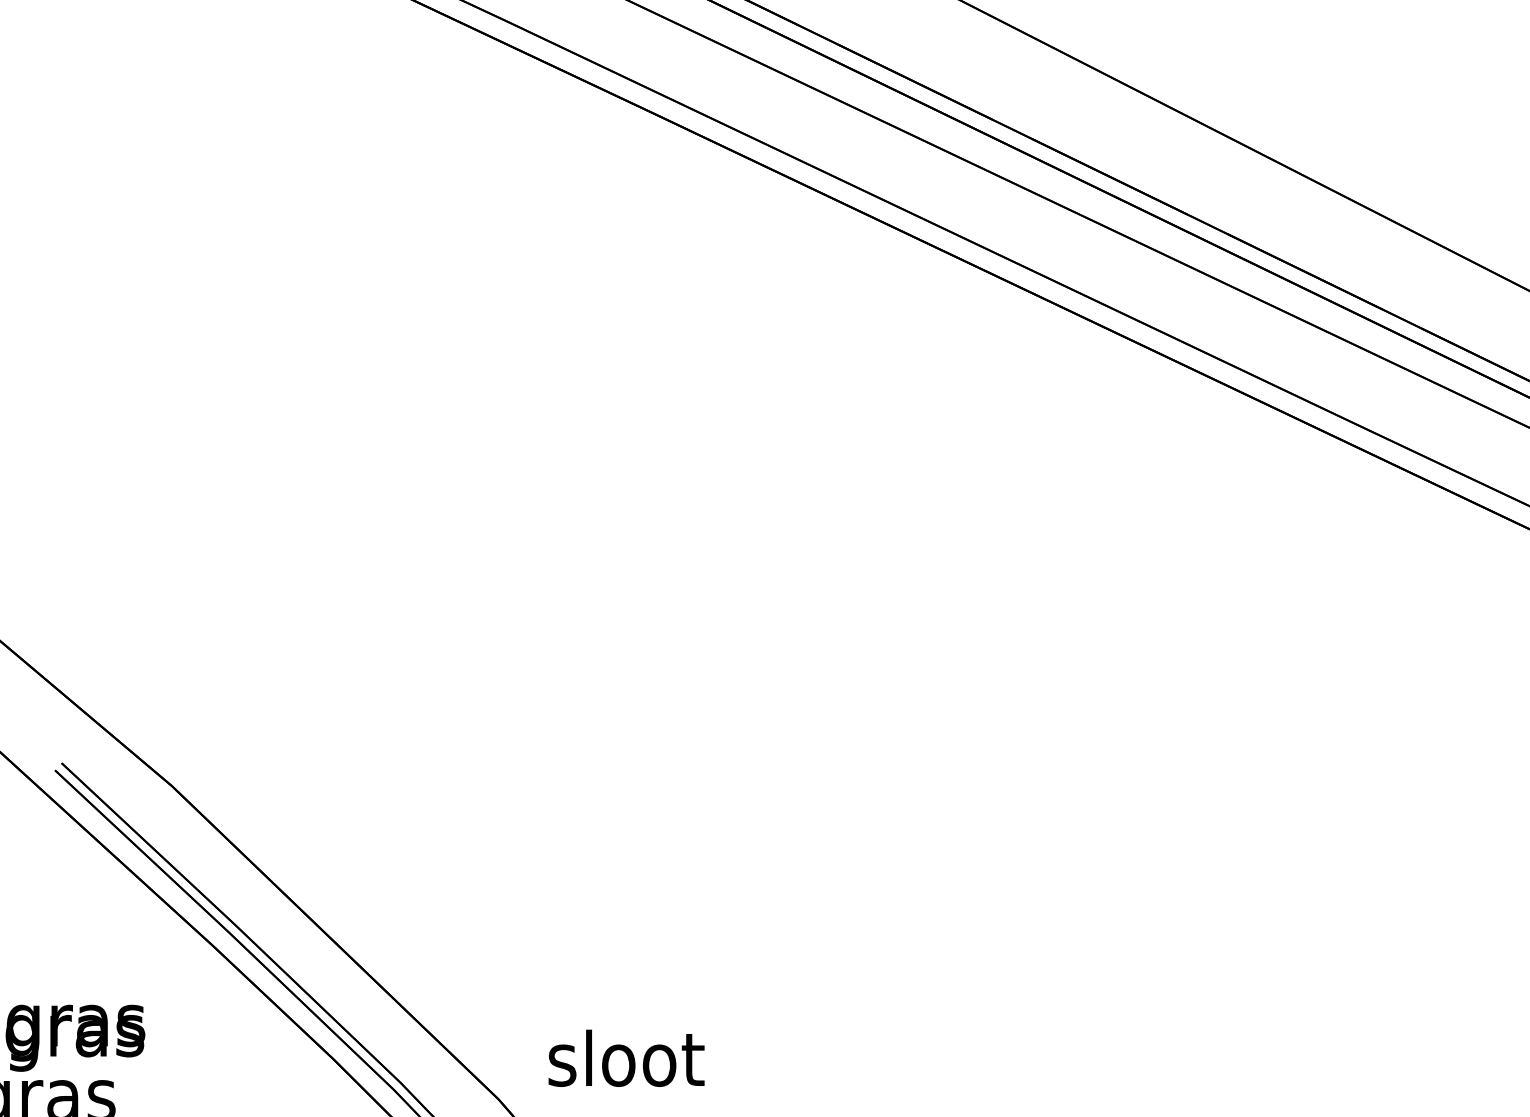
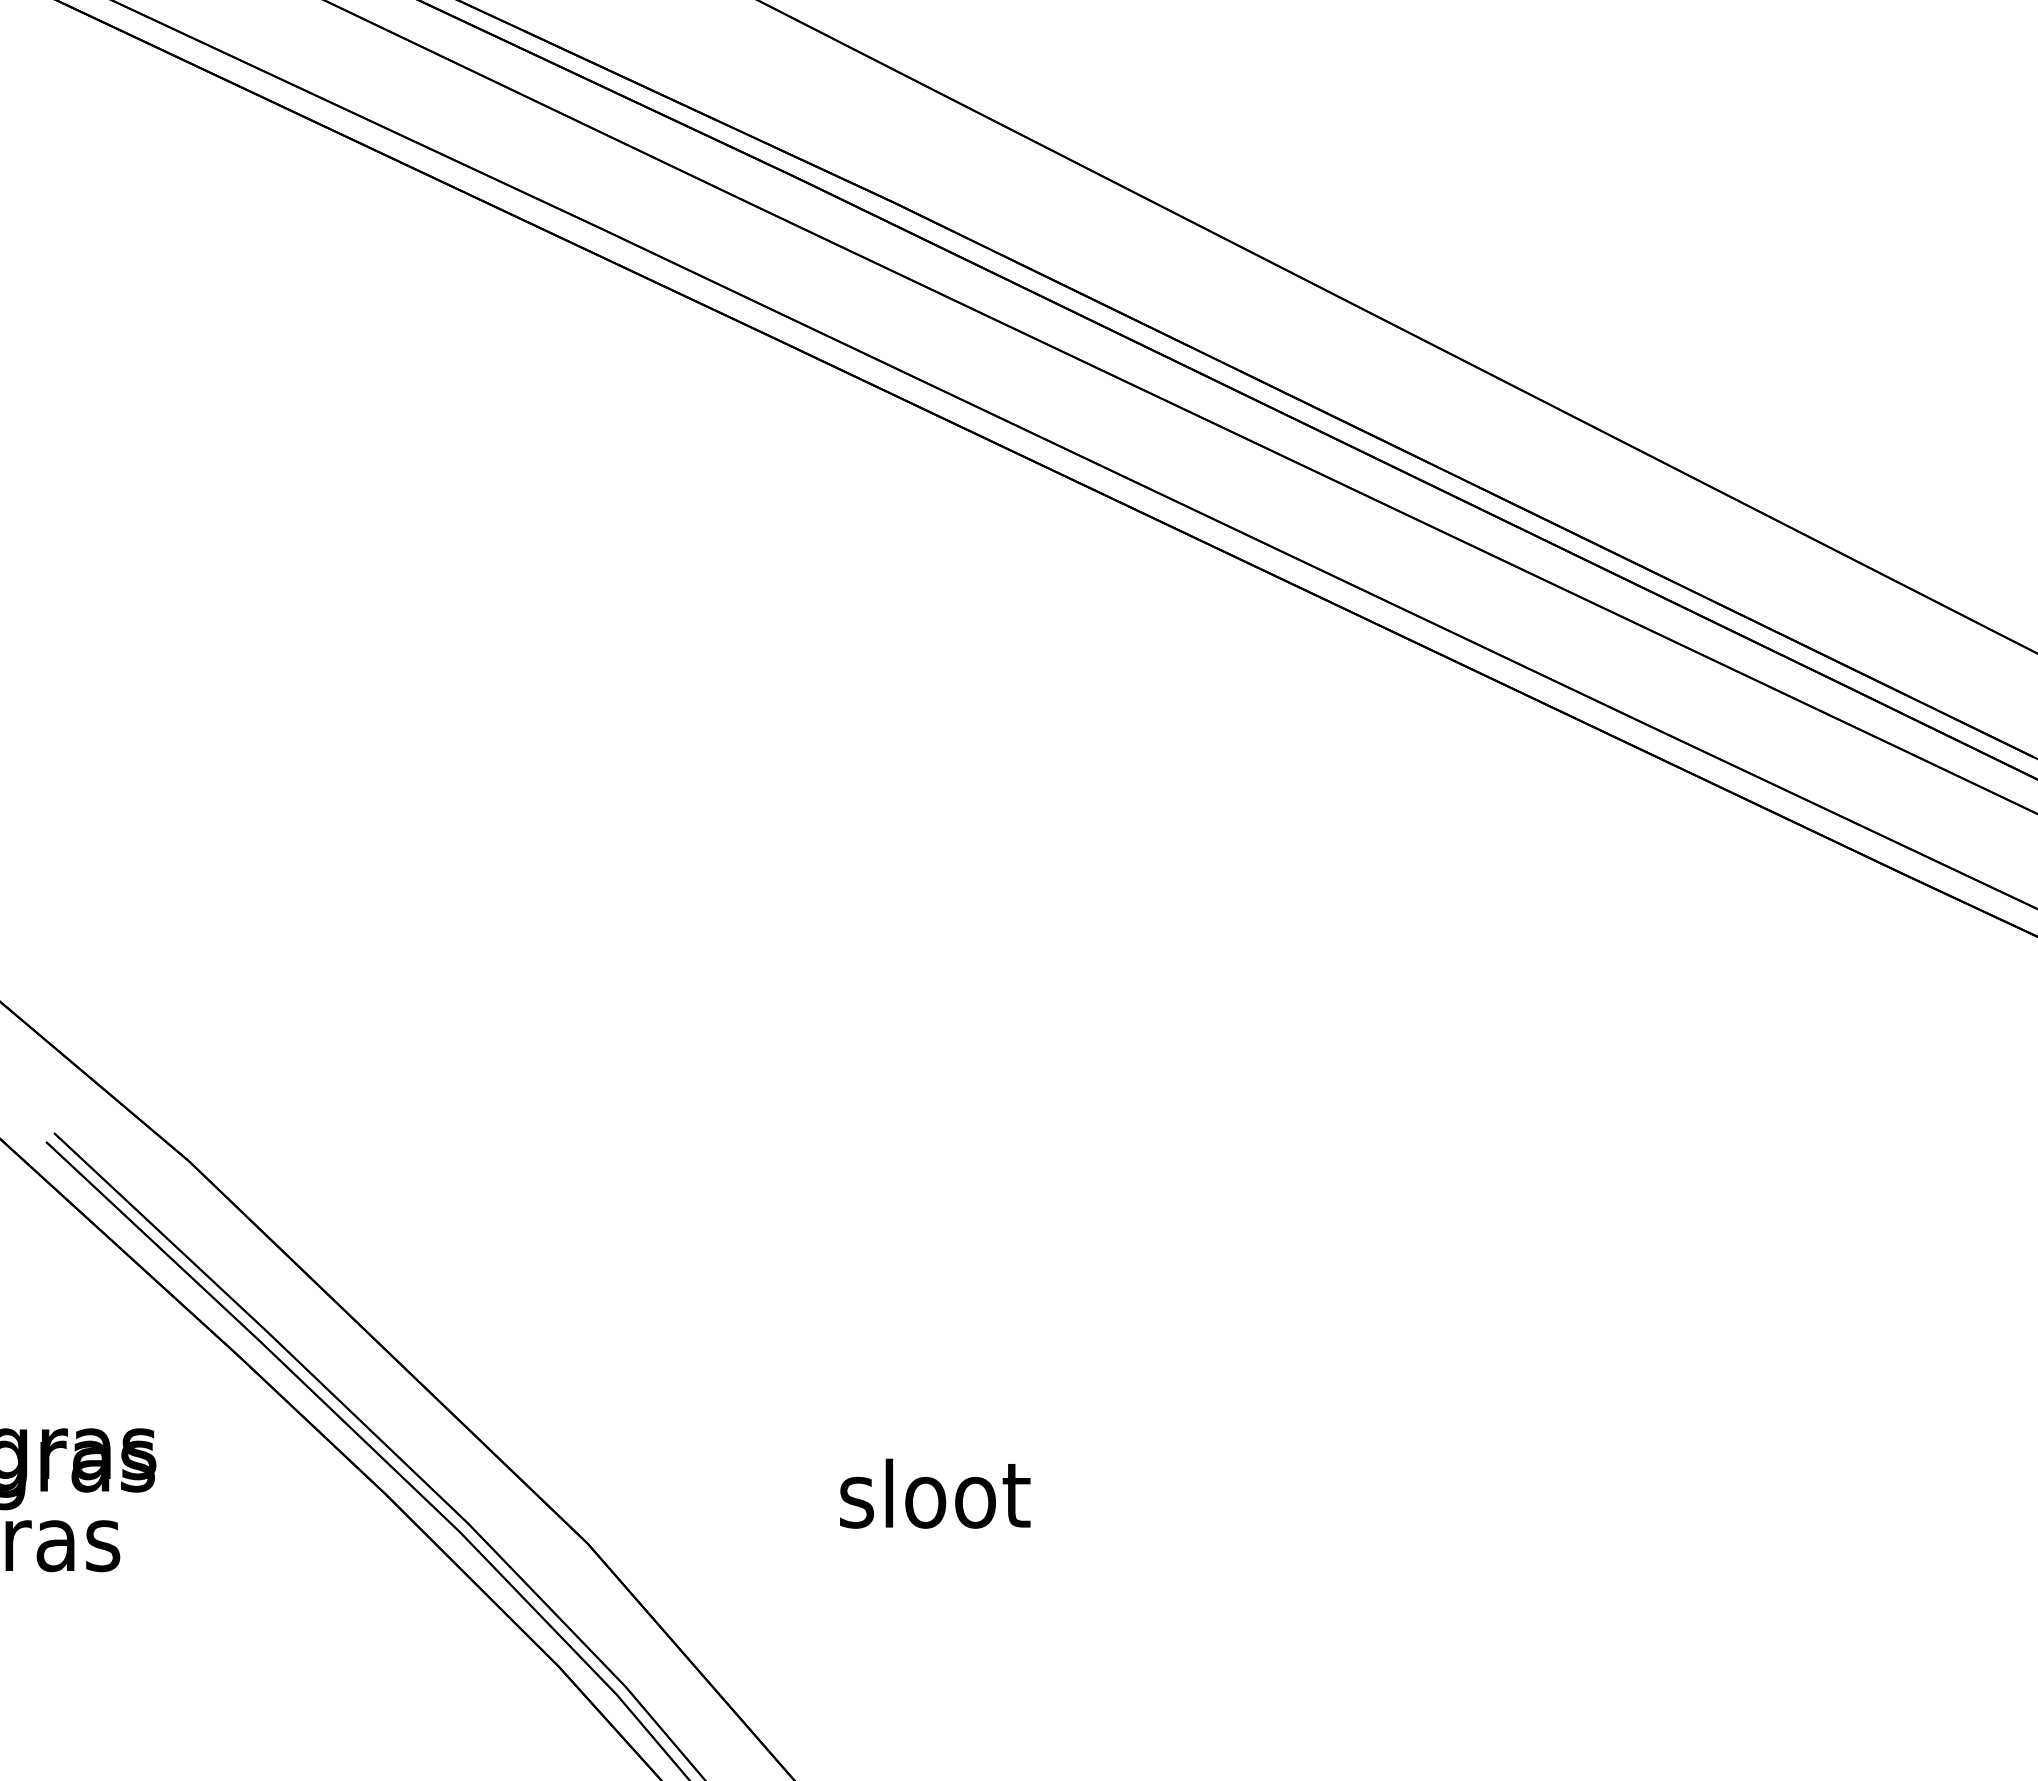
text: (626, 1058) -> (935, 1493), moved

